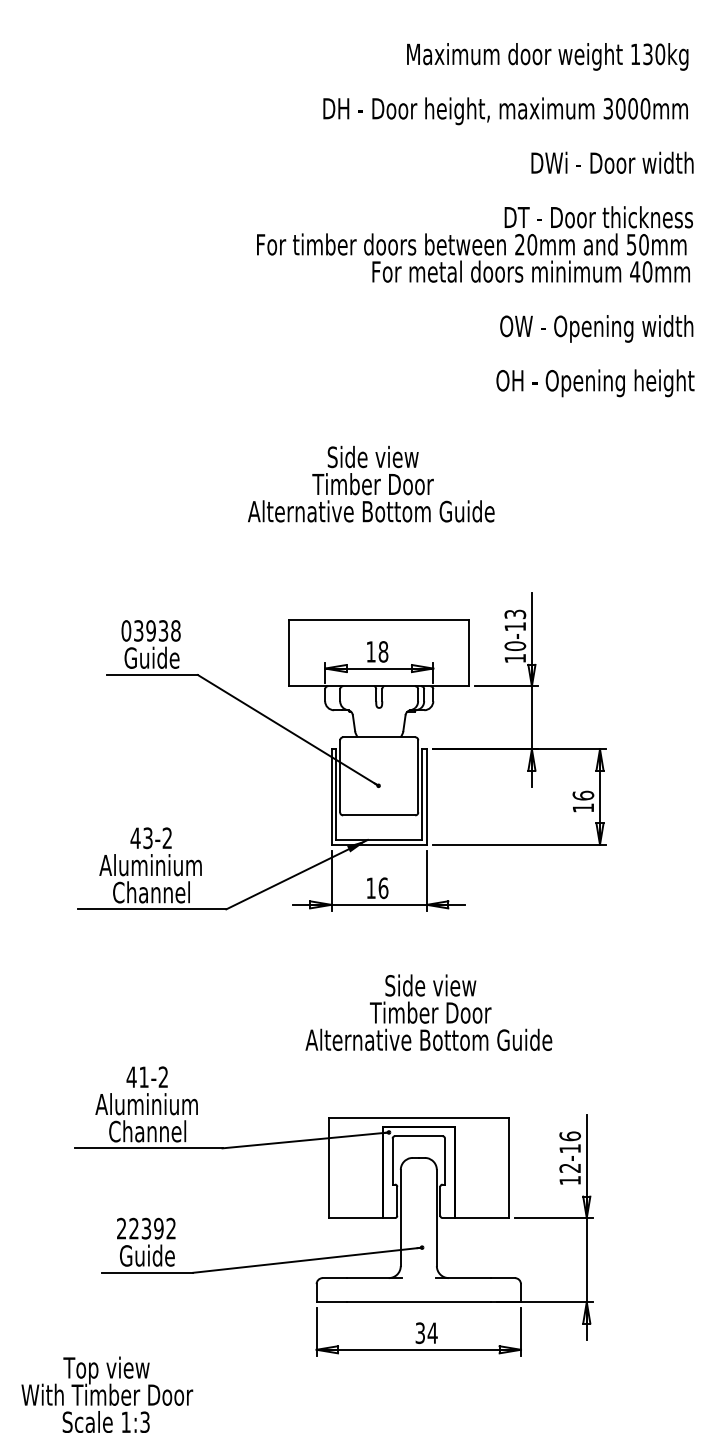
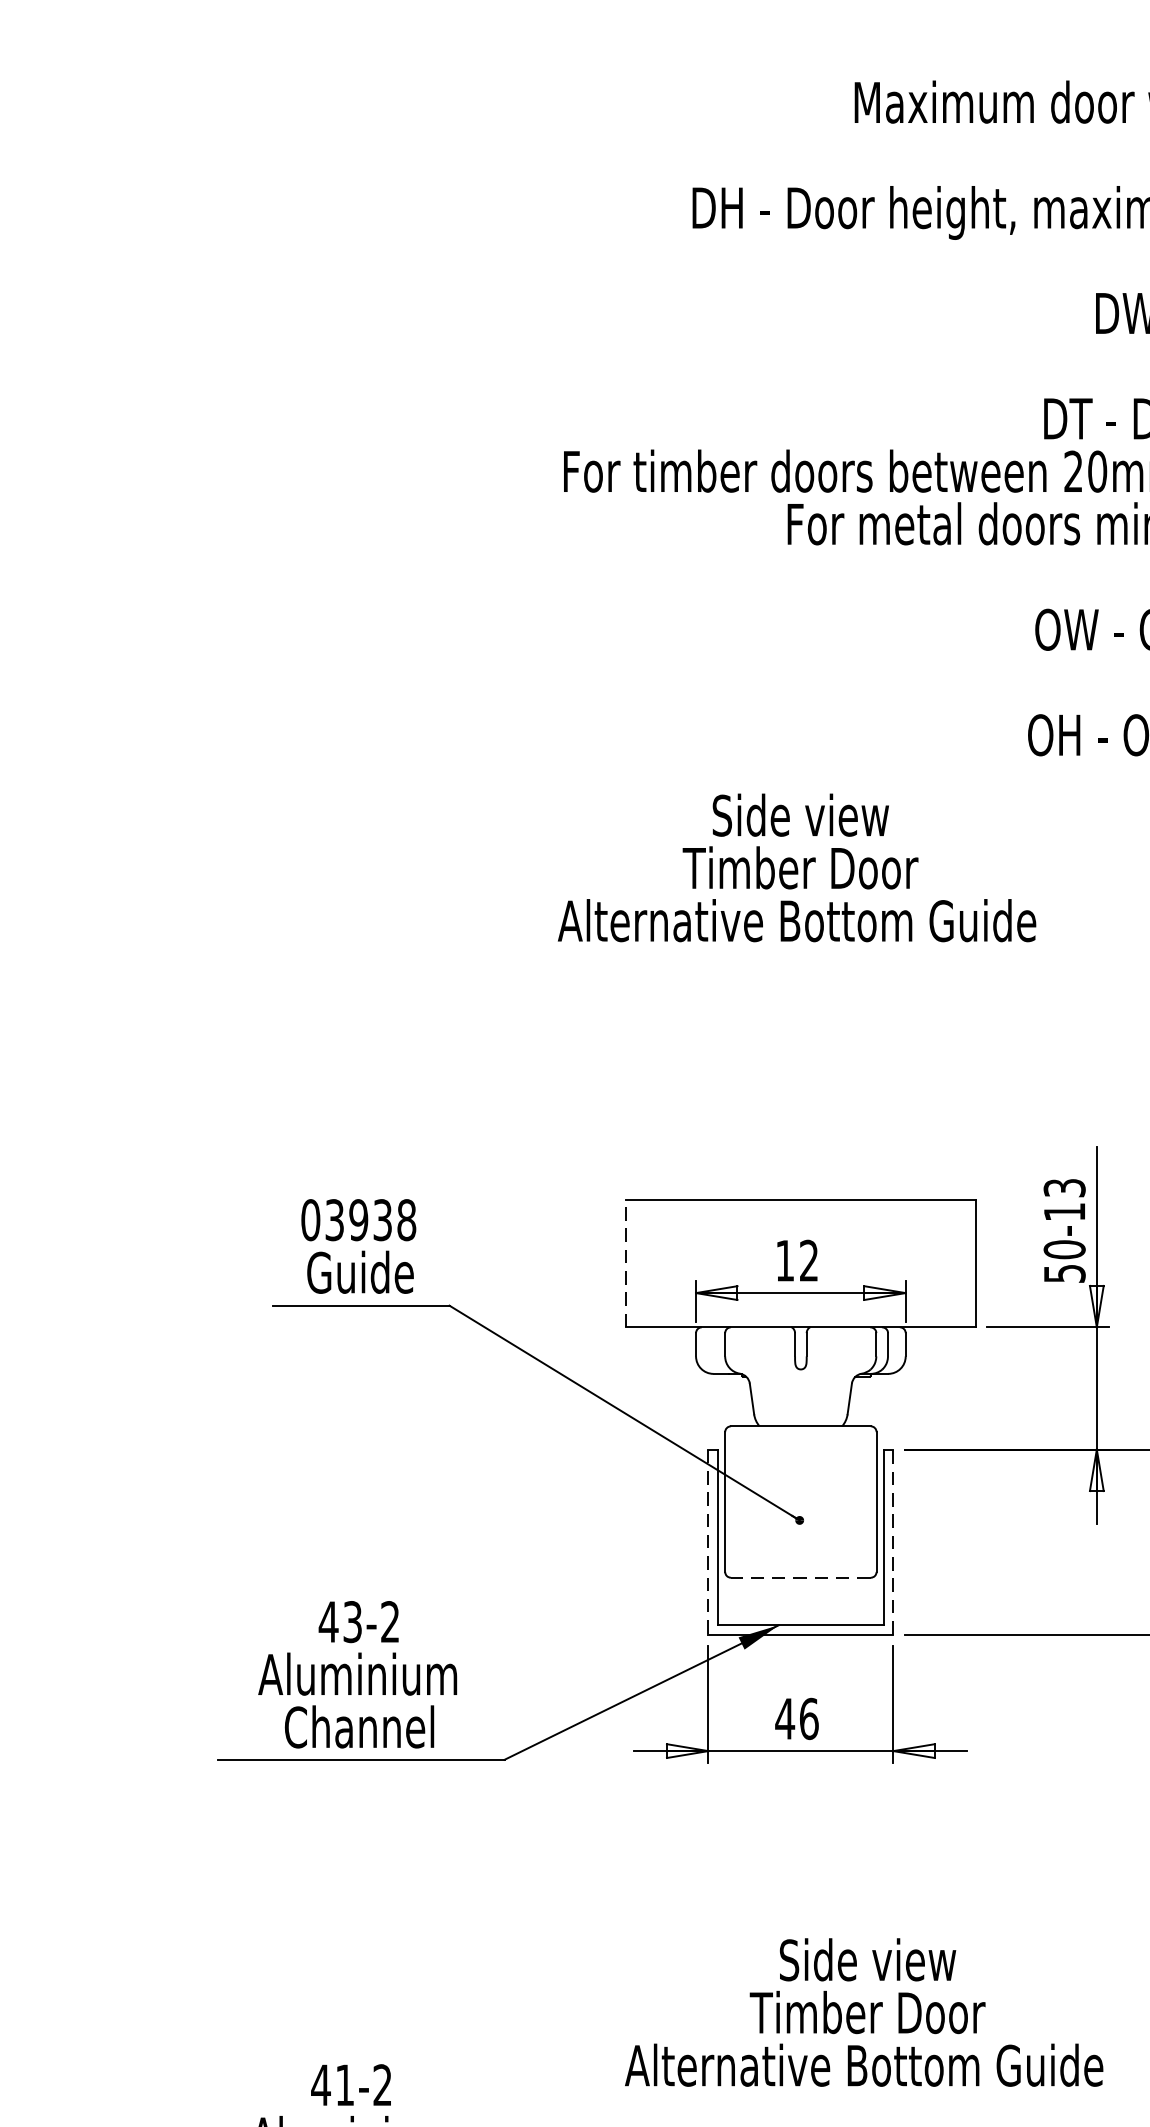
text: (371, 483) -> (797, 866), moved
text: (383, 651) -> (809, 1260), 18 -> 12
line: (289, 653) -> (626, 1263), solid -> dashed
text: (515, 658) -> (1065, 1273), 10-13 -> 50-13
line: (331, 797) -> (708, 1543), solid -> dashed
line: (426, 797) -> (892, 1543), solid -> dashed
line: (378, 815) -> (799, 1577), solid -> dashed
text: (371, 887) -> (785, 1717), 16 -> 46
text: (428, 1012) -> (863, 2012), moved

